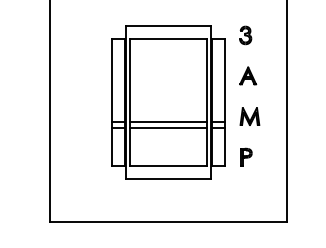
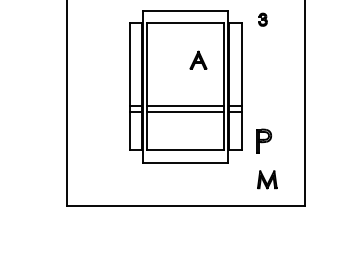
part: (245, 35) -> (262, 19), size x0.7
part: (248, 75) -> (198, 59), moved
part: (250, 116) -> (267, 179), moved
part: (246, 157) -> (263, 141), size x1.4

